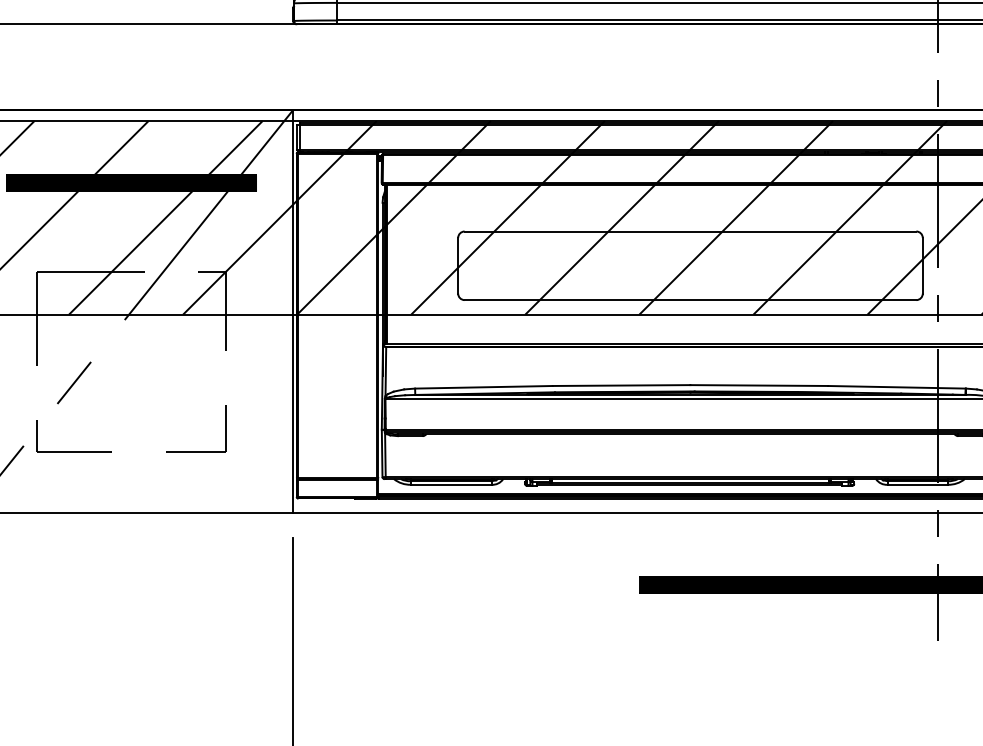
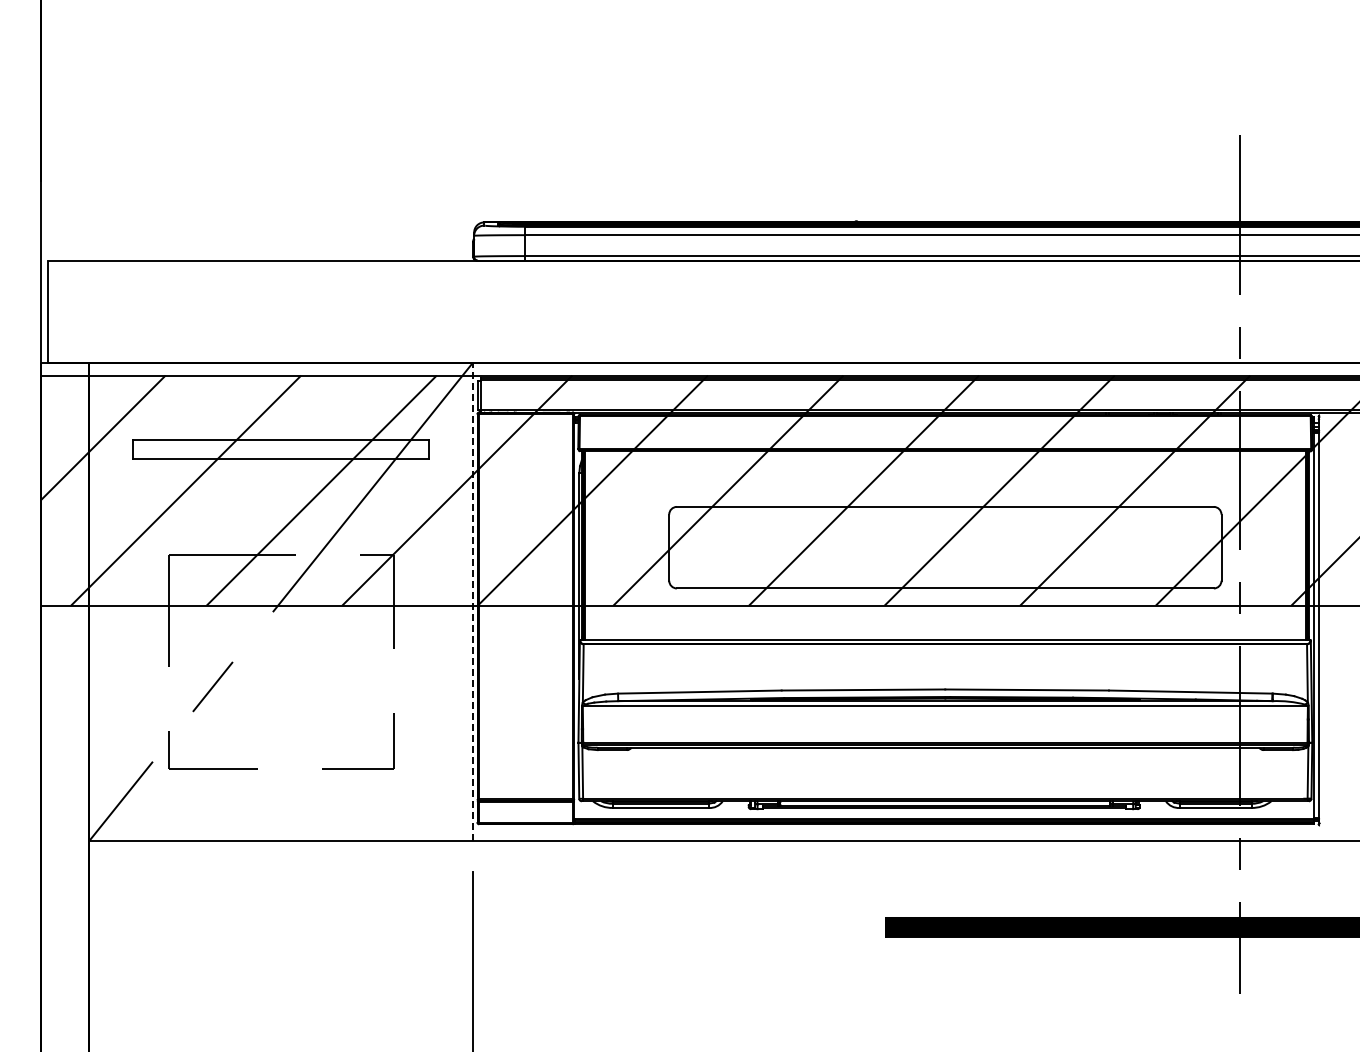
hatch: (131, 182) -> (280, 448), removed
line: (292, 311) -> (472, 601), solid -> dashed

